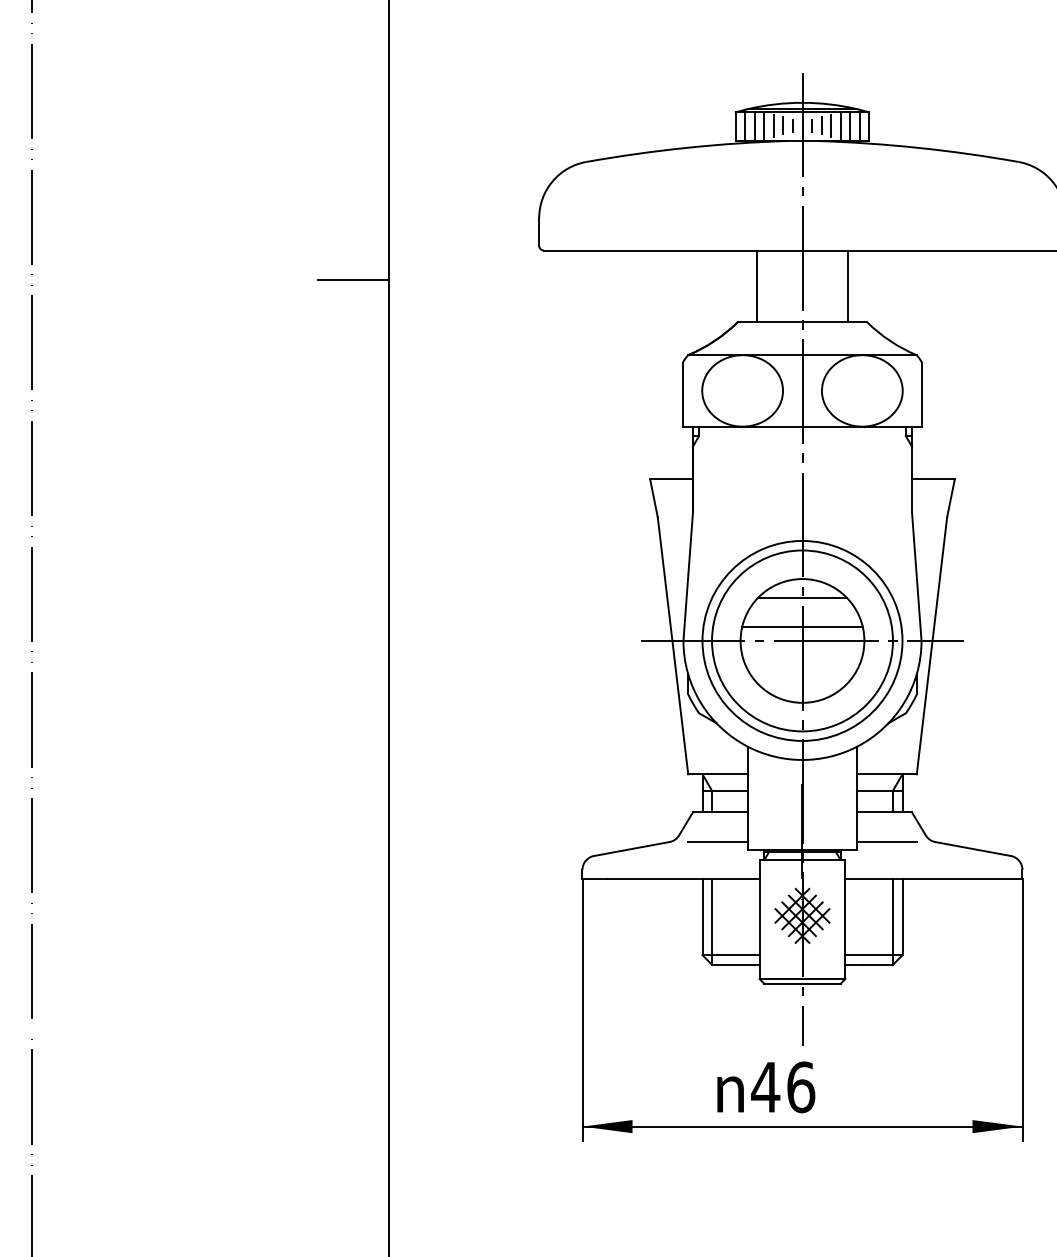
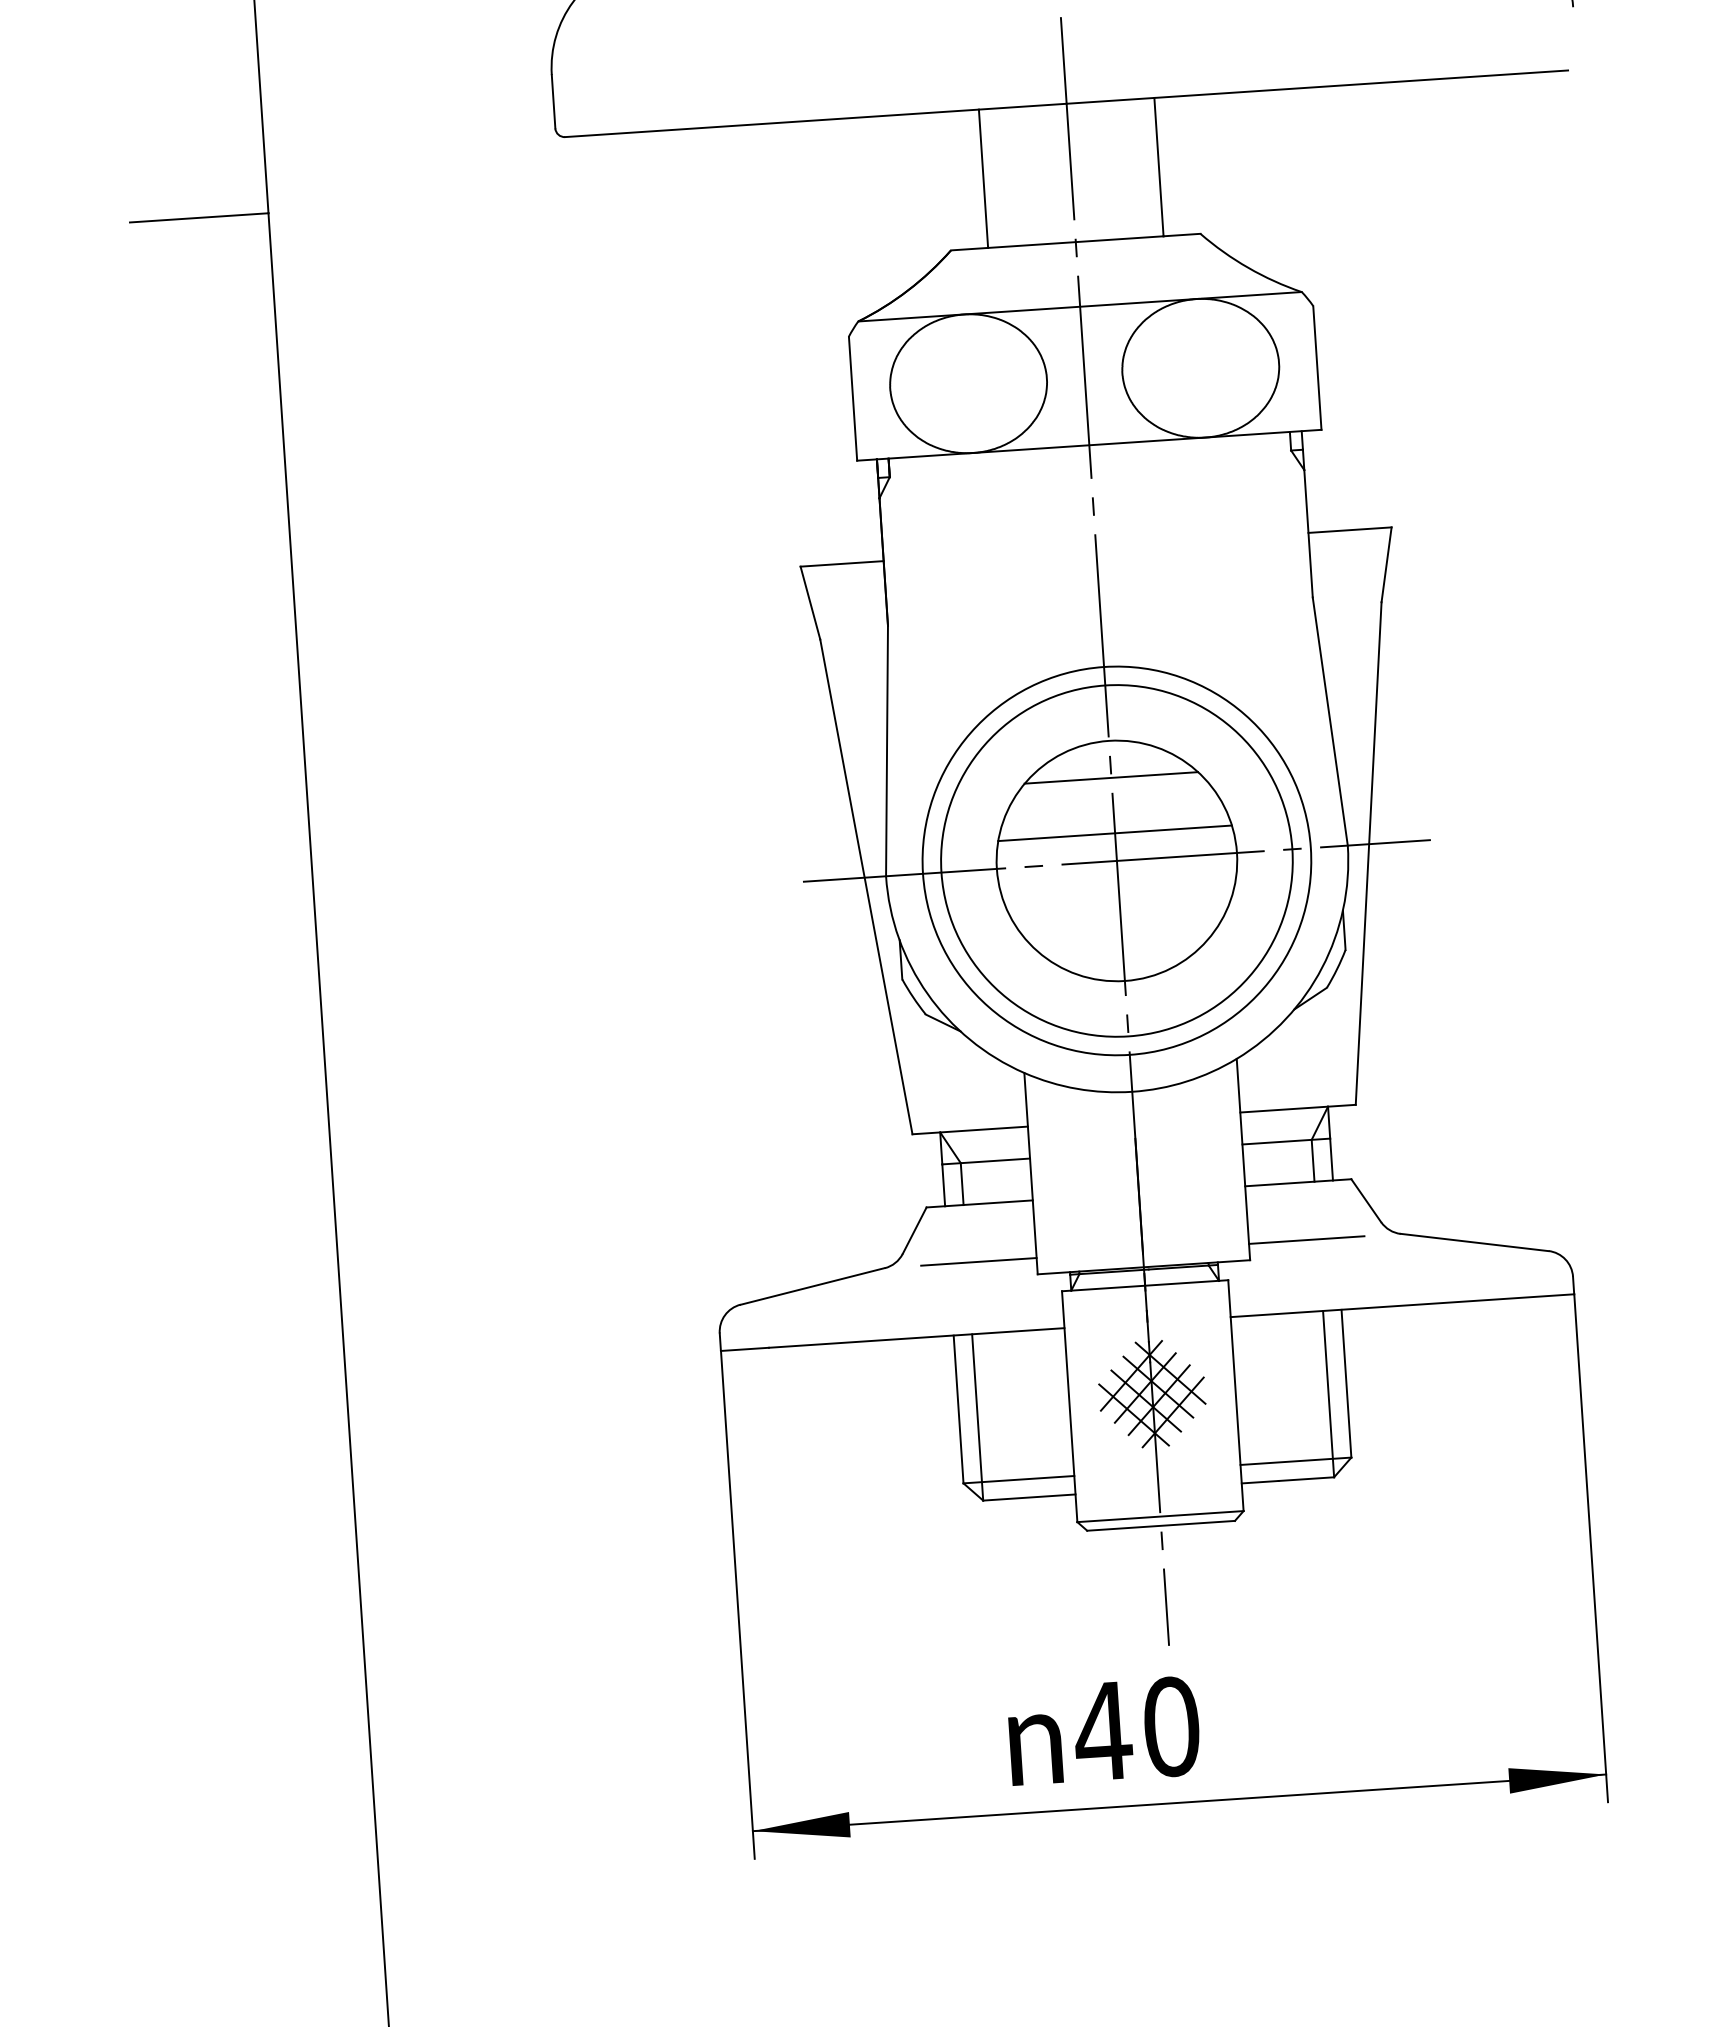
text: (801, 1087) -> (1172, 1727), 46 -> 40

